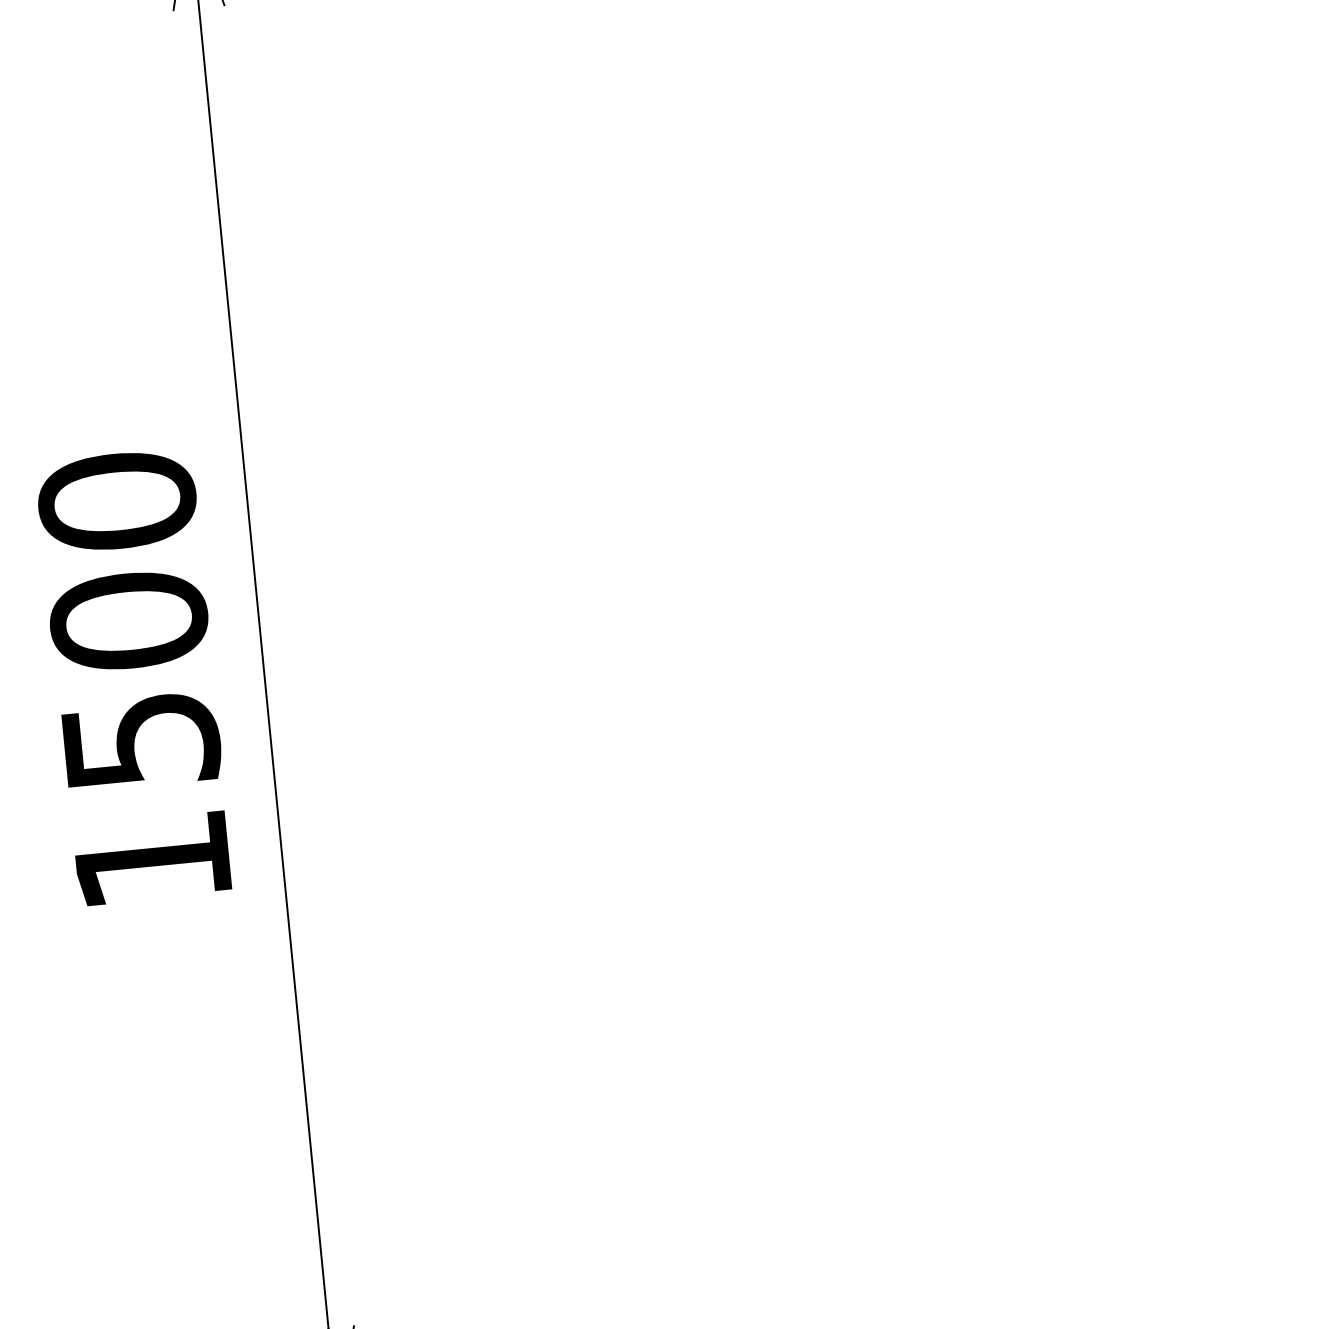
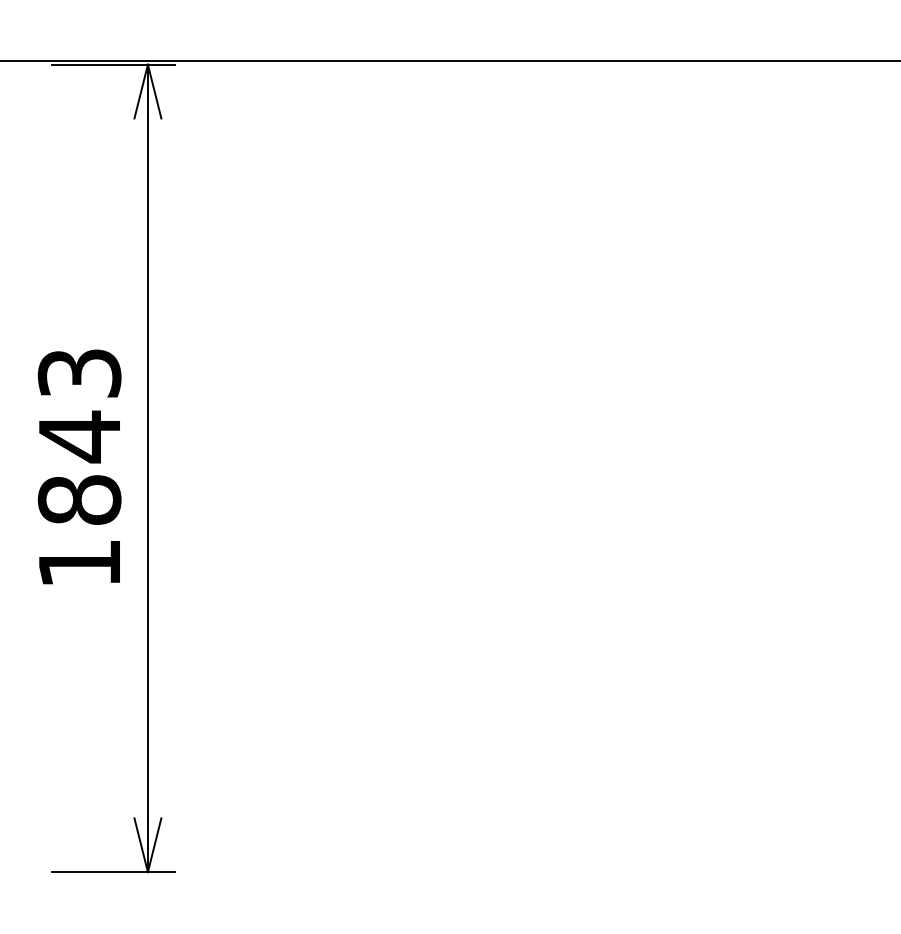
text: (128, 620) -> (79, 436), 1500 -> 1843

